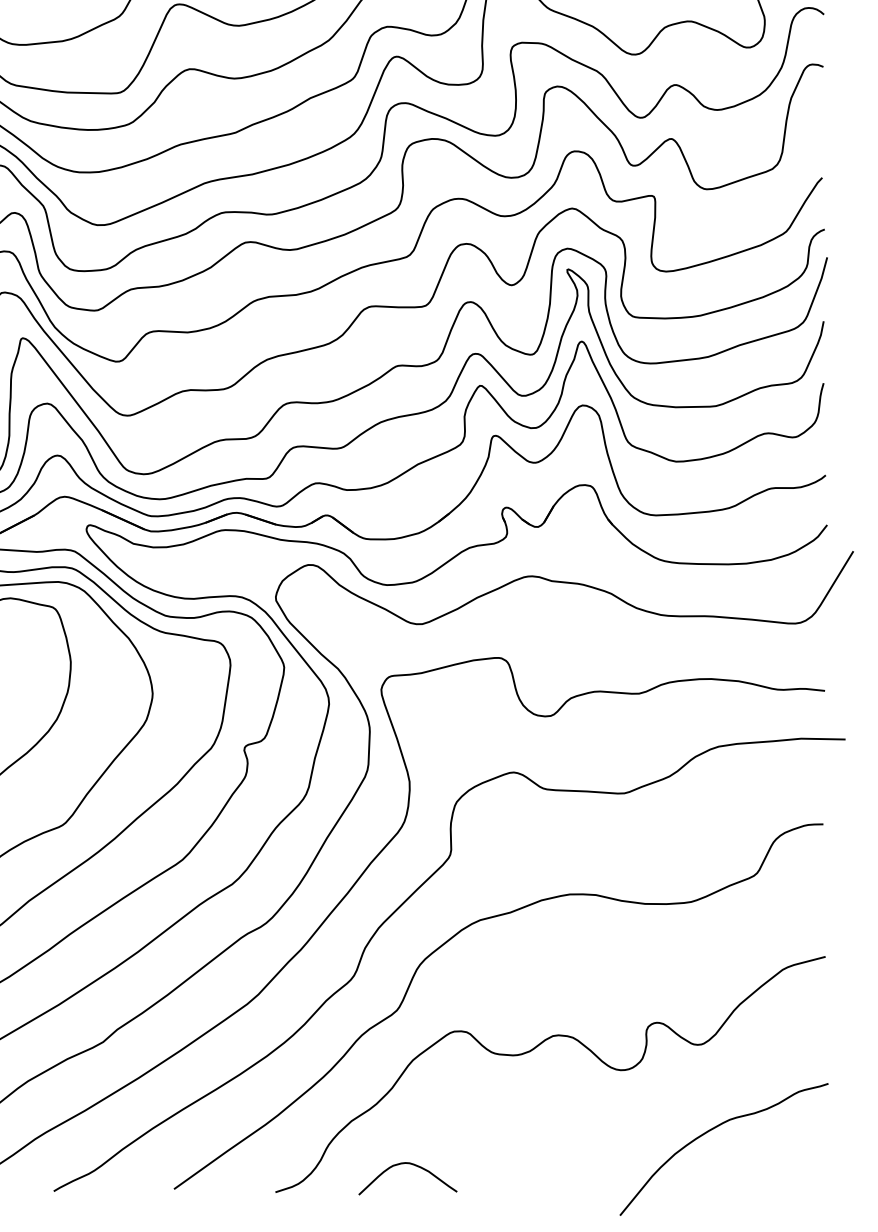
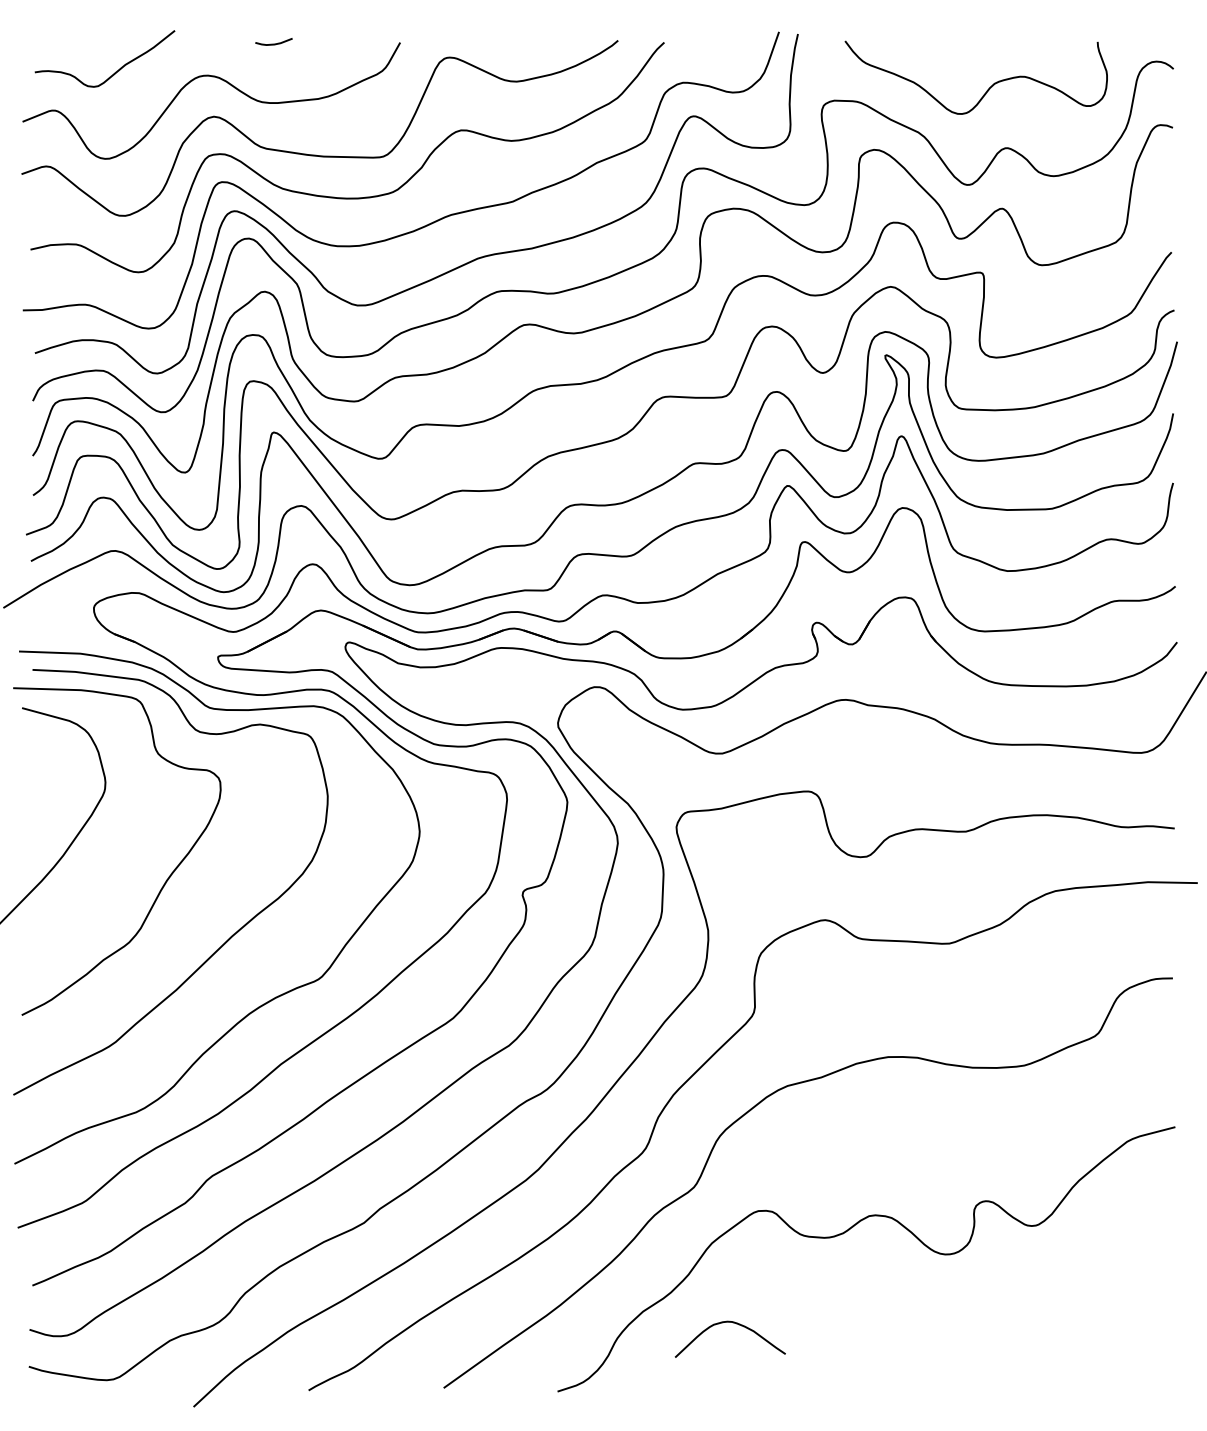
curve: (714, 1129) -> (1050, 1320), removed
curve: (410, 1164) -> (733, 1323), moved

